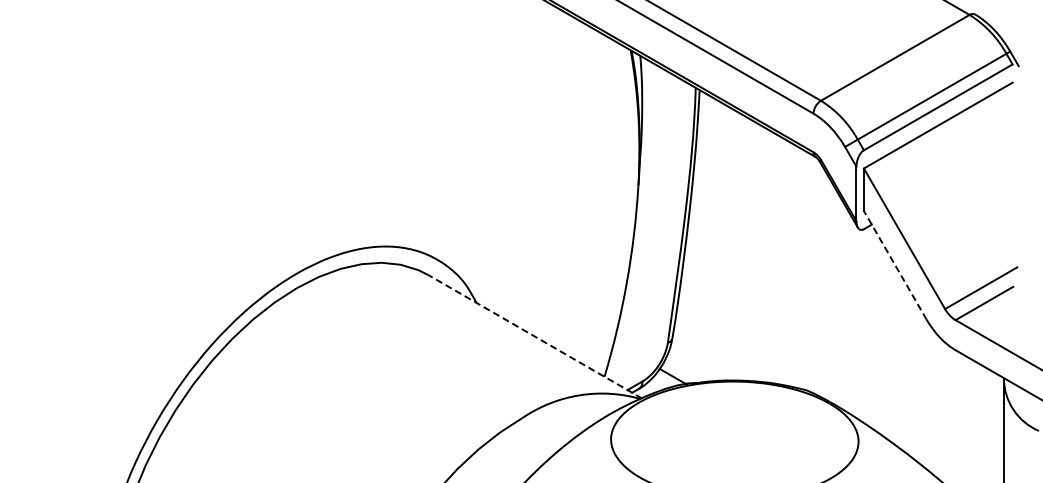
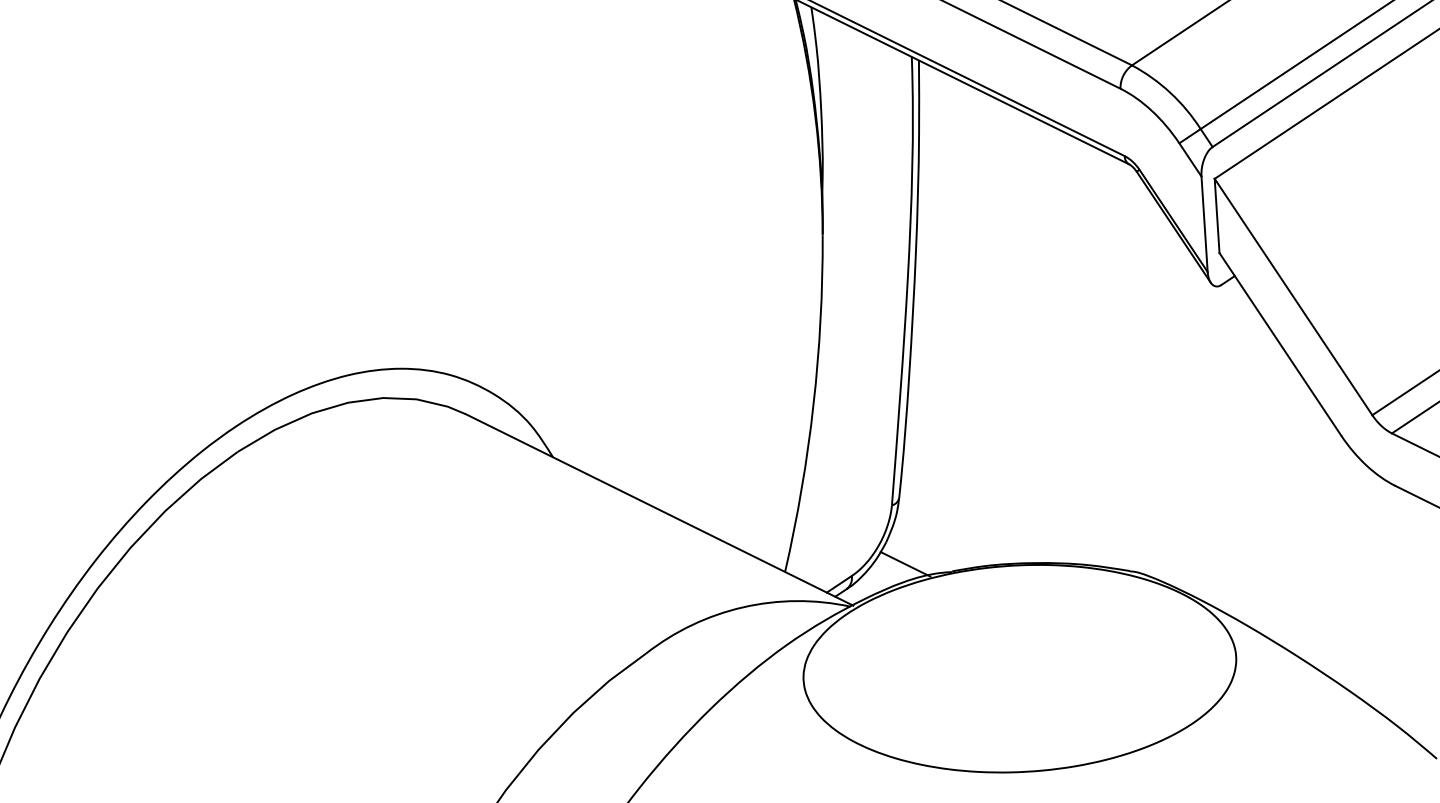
line: (895, 265) -> (1280, 344), dashed -> solid
line: (534, 336) -> (658, 509), dashed -> solid

